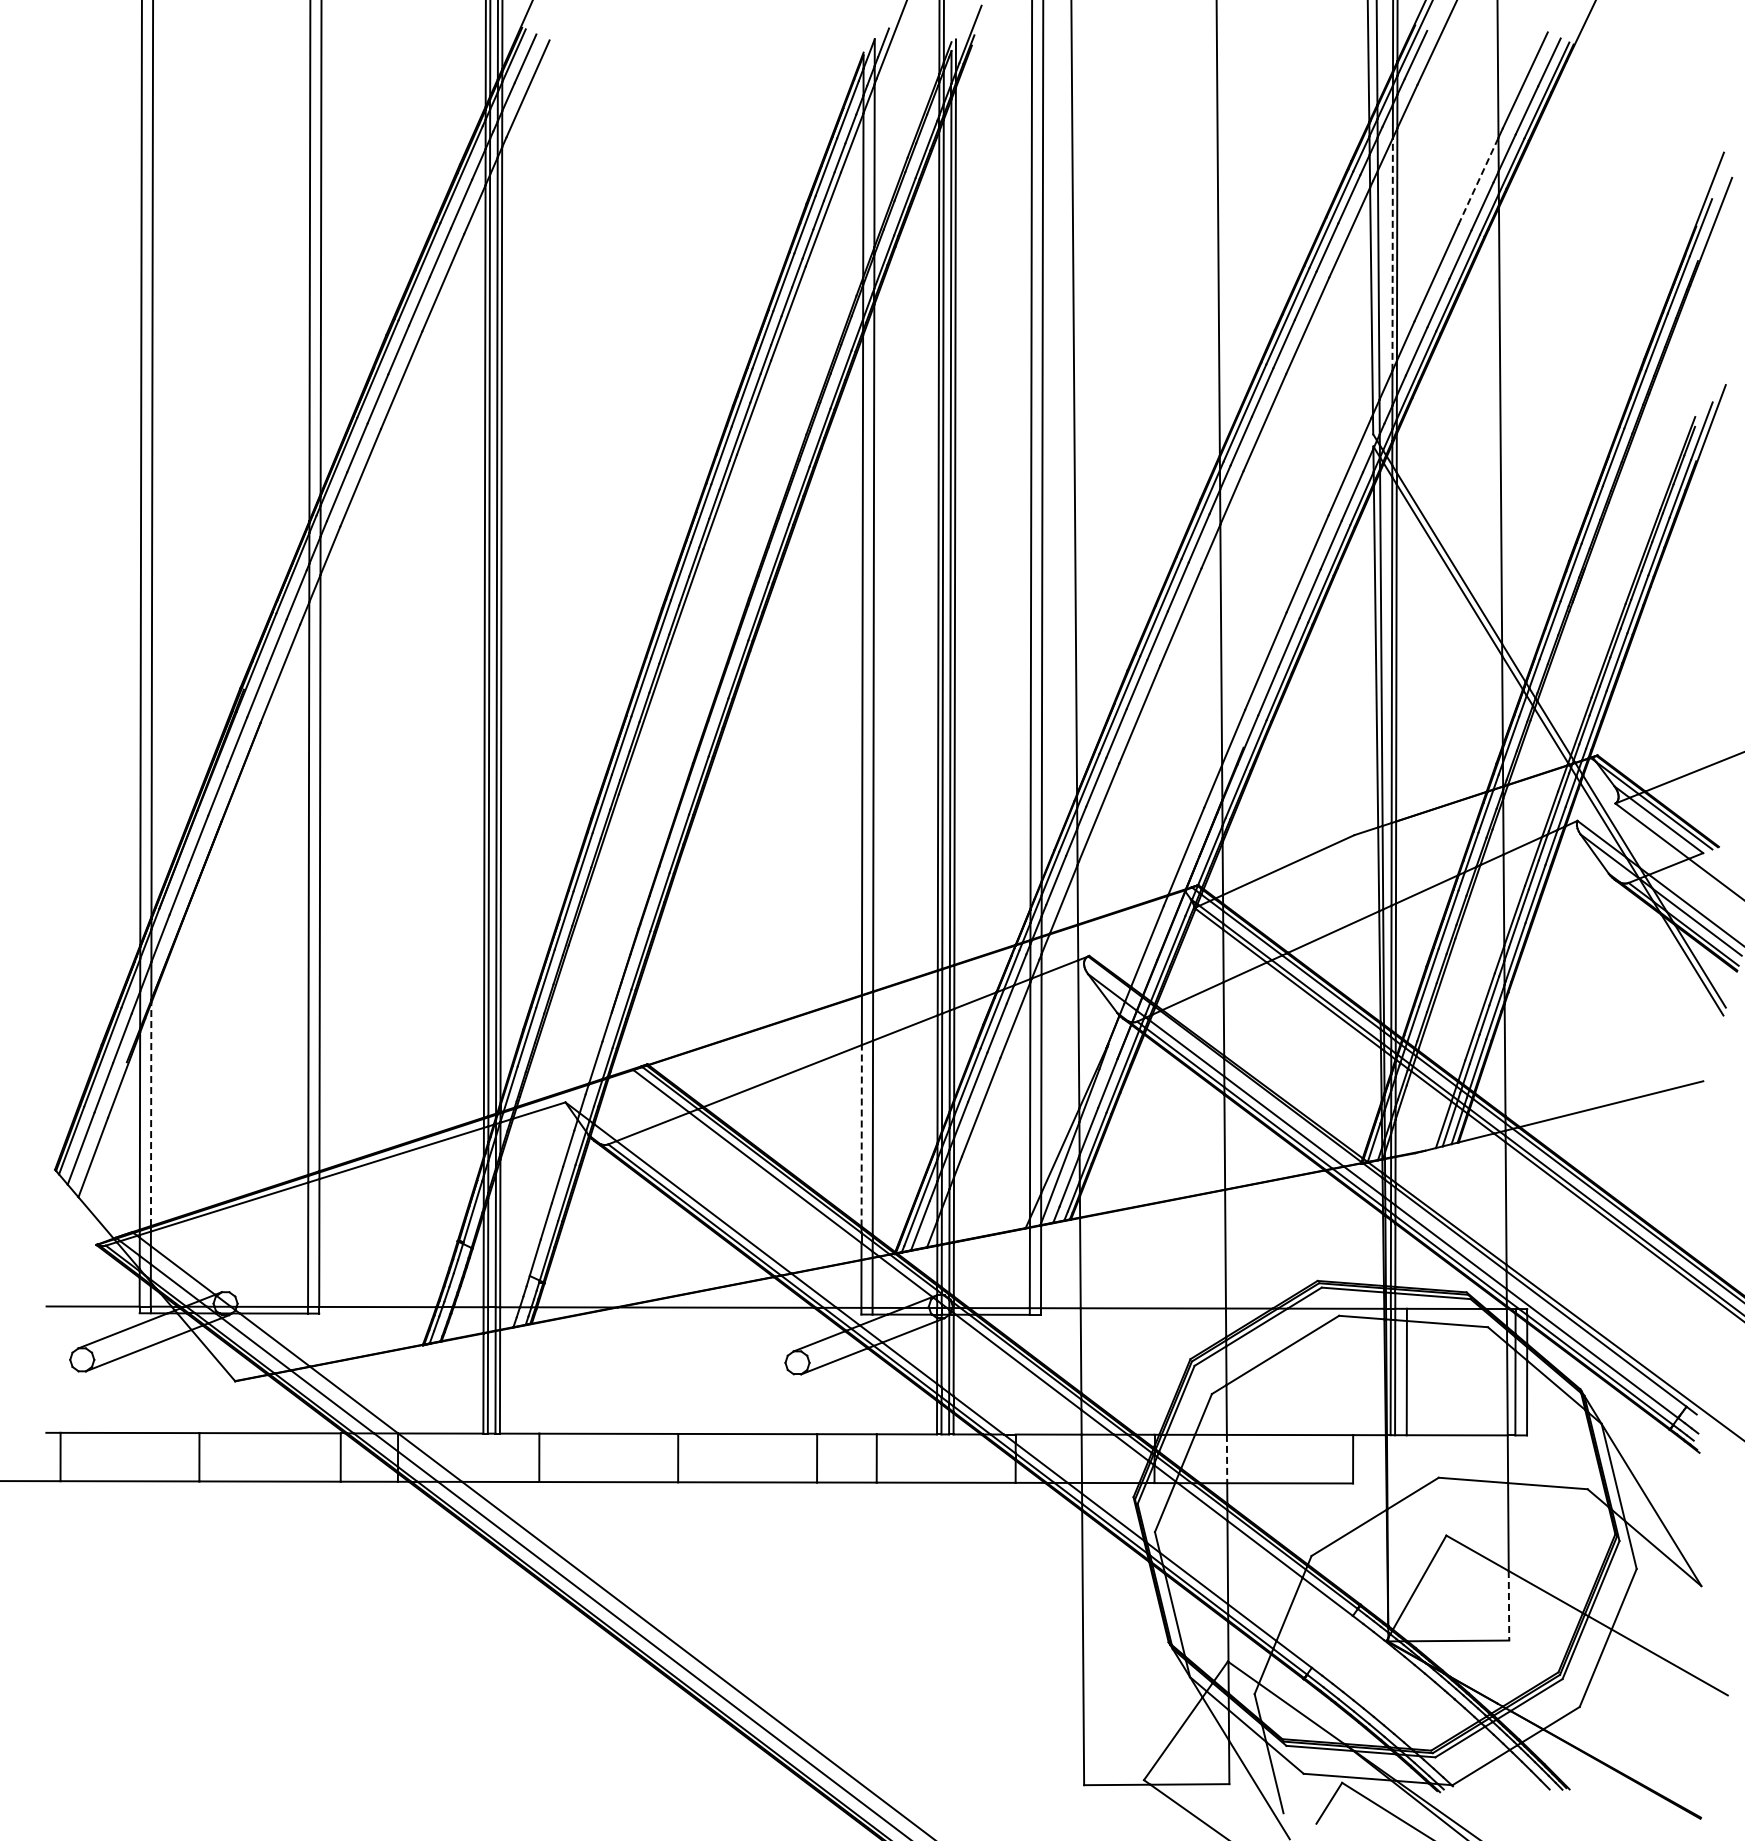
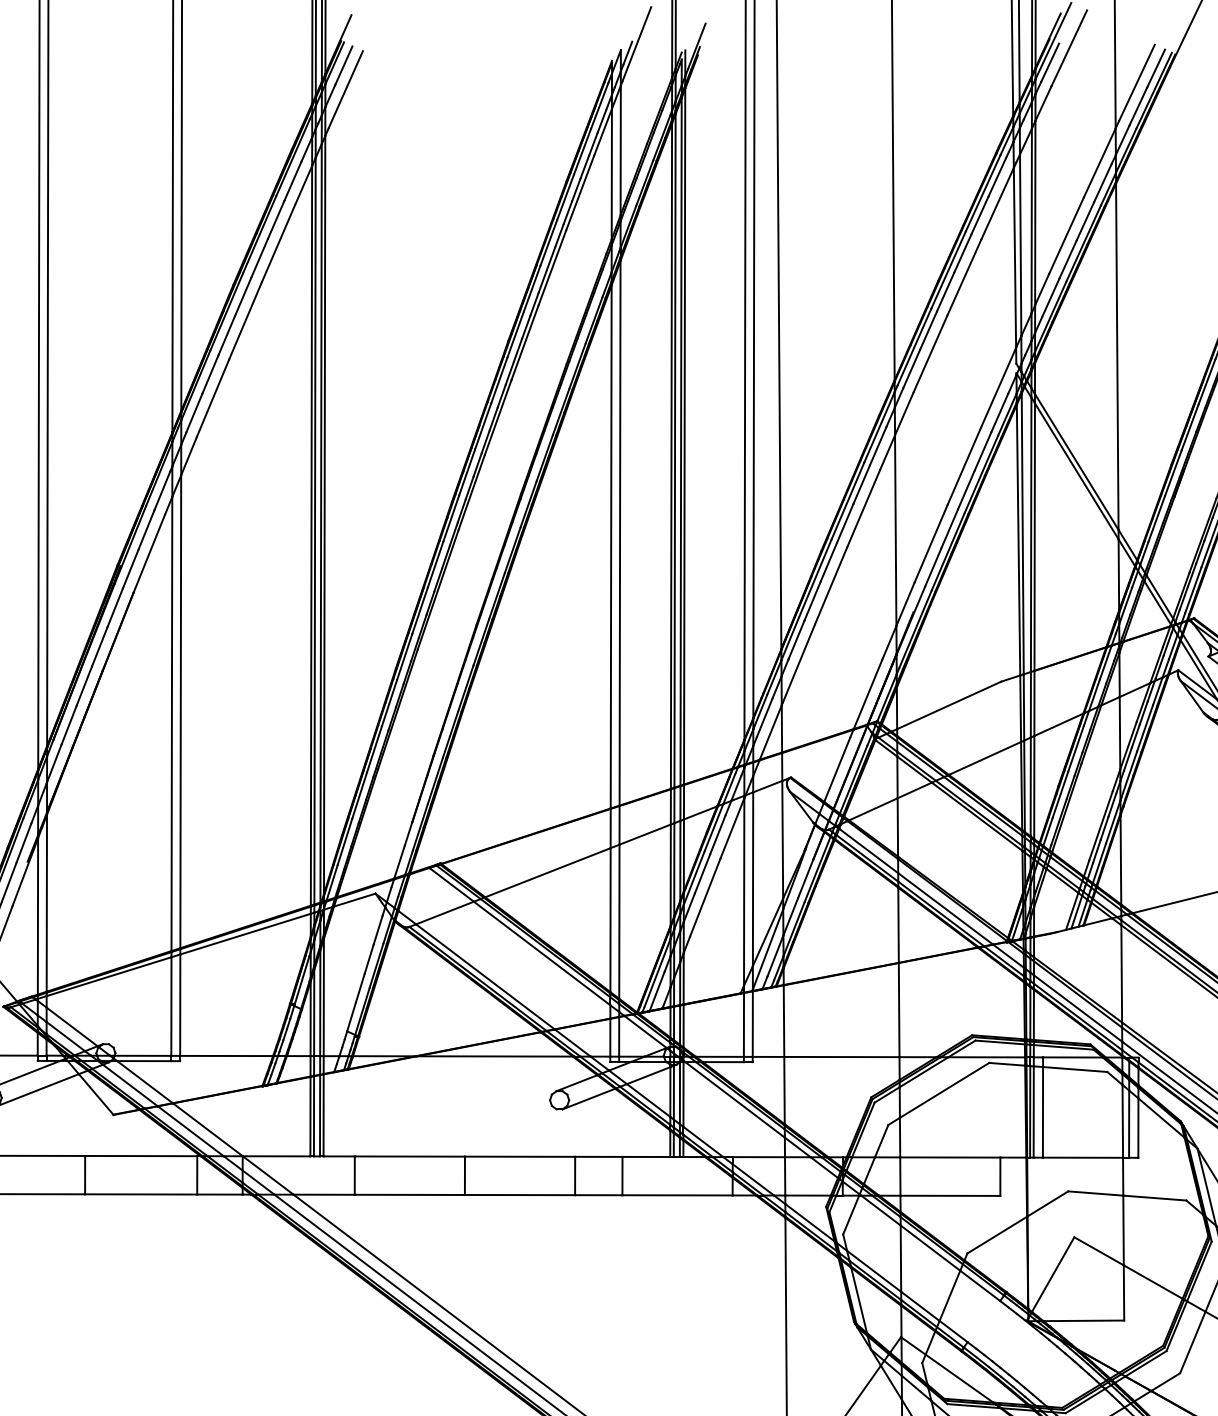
line: (1478, 181) -> (1099, 163), dashed -> solid
line: (1392, 254) -> (1031, 220), dashed -> solid
line: (151, 1114) -> (47, 903), dashed -> solid
line: (861, 1135) -> (610, 919), dashed -> solid
line: (1227, 1459) -> (900, 1176), dashed -> solid
line: (1508, 1605) -> (1123, 1292), dashed -> solid

